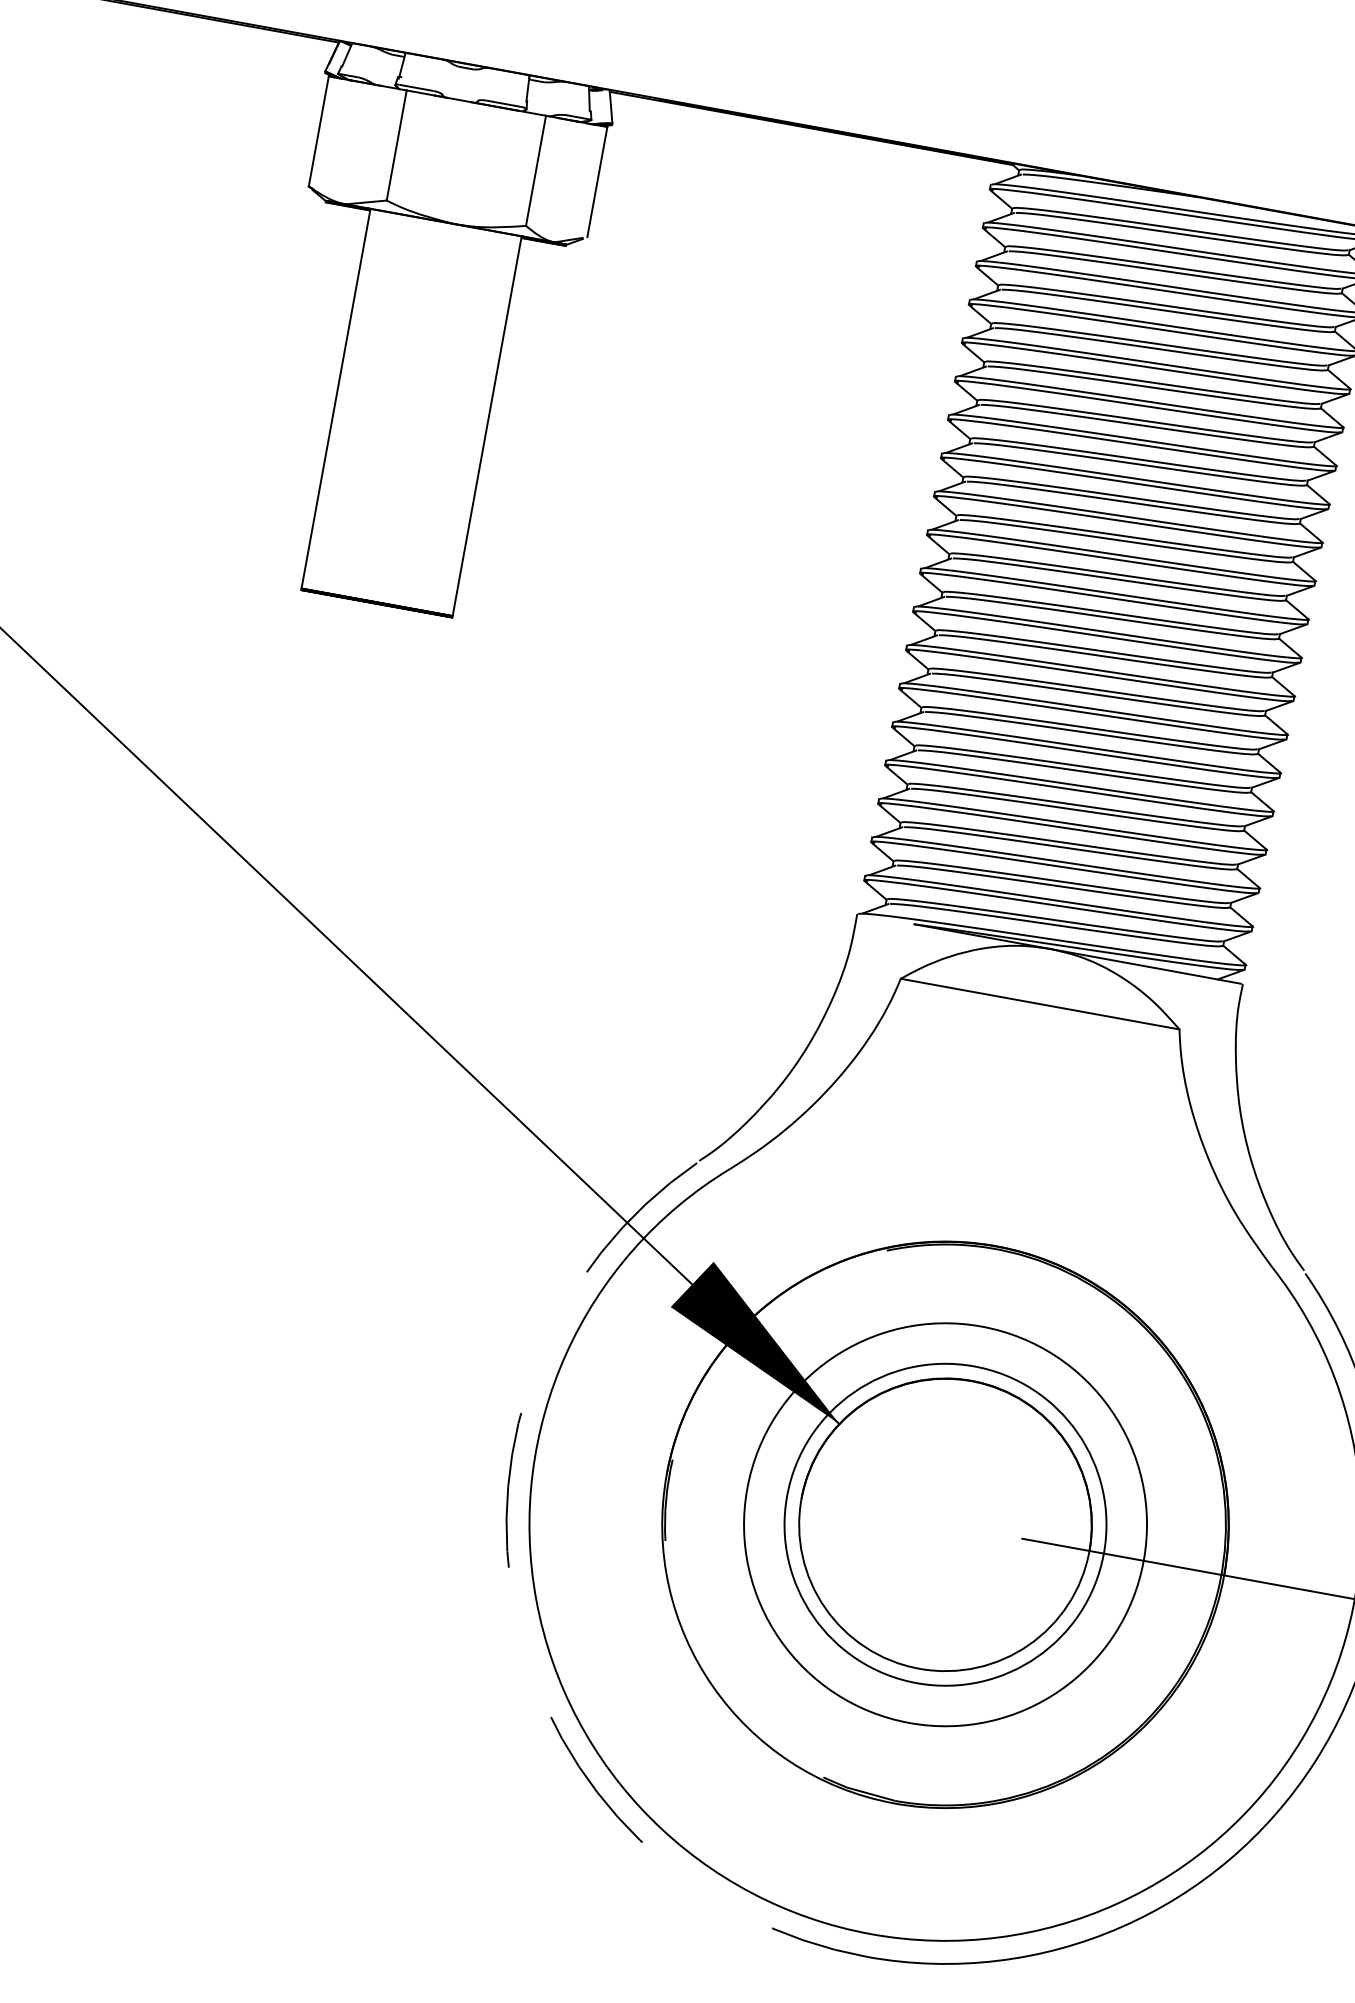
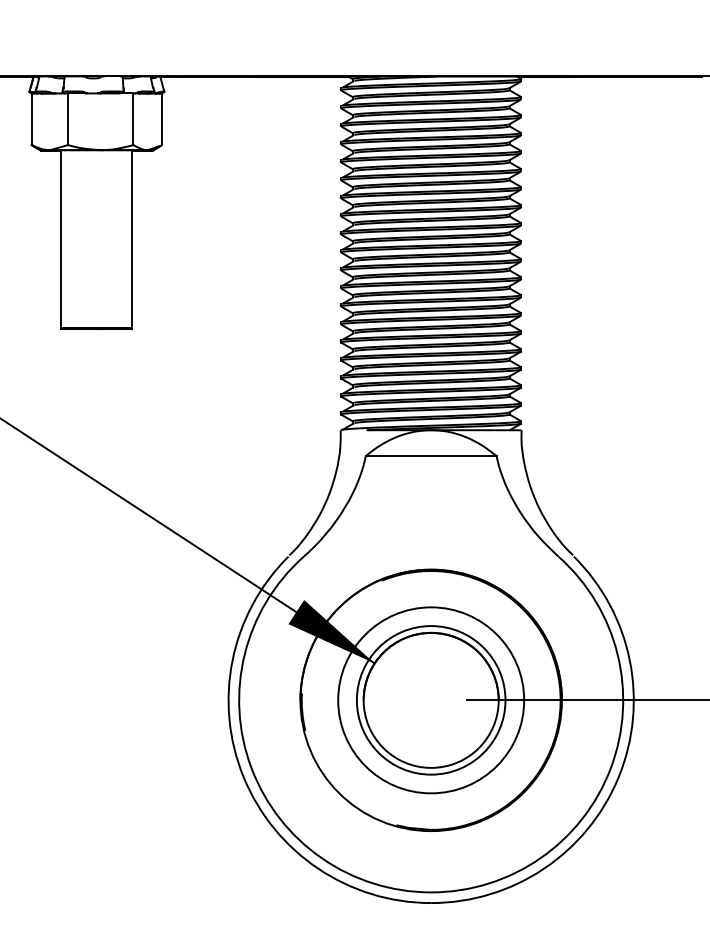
arc: (515, 1616) -> (243, 777), dashed -> solid

